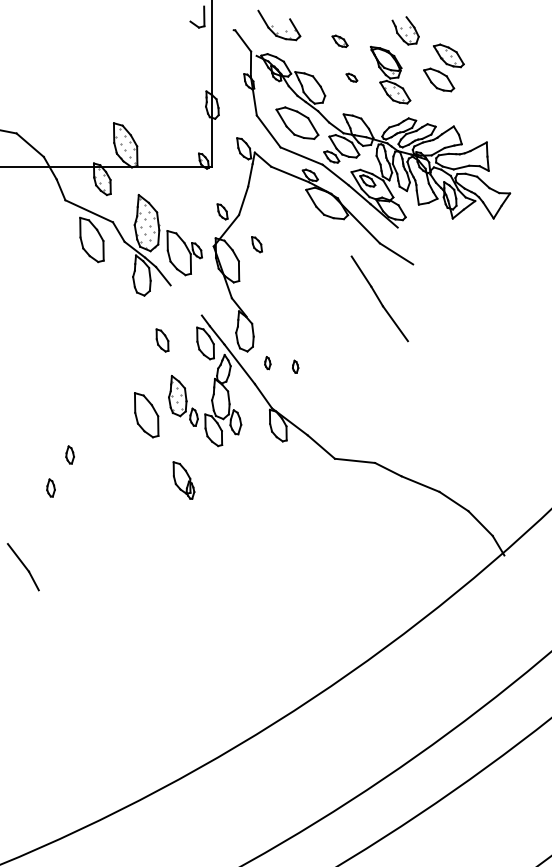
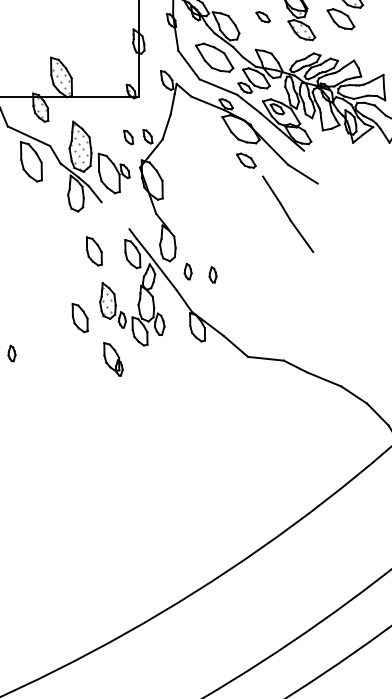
part: (351, 77) -> (262, 16), size x1.43
part: (332, 238) -> (245, 160), added
part: (256, 244) -> (128, 137), moved
part: (162, 340) -> (94, 251), size x1.43
part: (267, 362) -> (187, 271), size x1.43
part: (295, 366) -> (212, 274), size x1.43
part: (146, 414) -> (80, 317), size x0.71
part: (183, 480) -> (113, 359), moved

